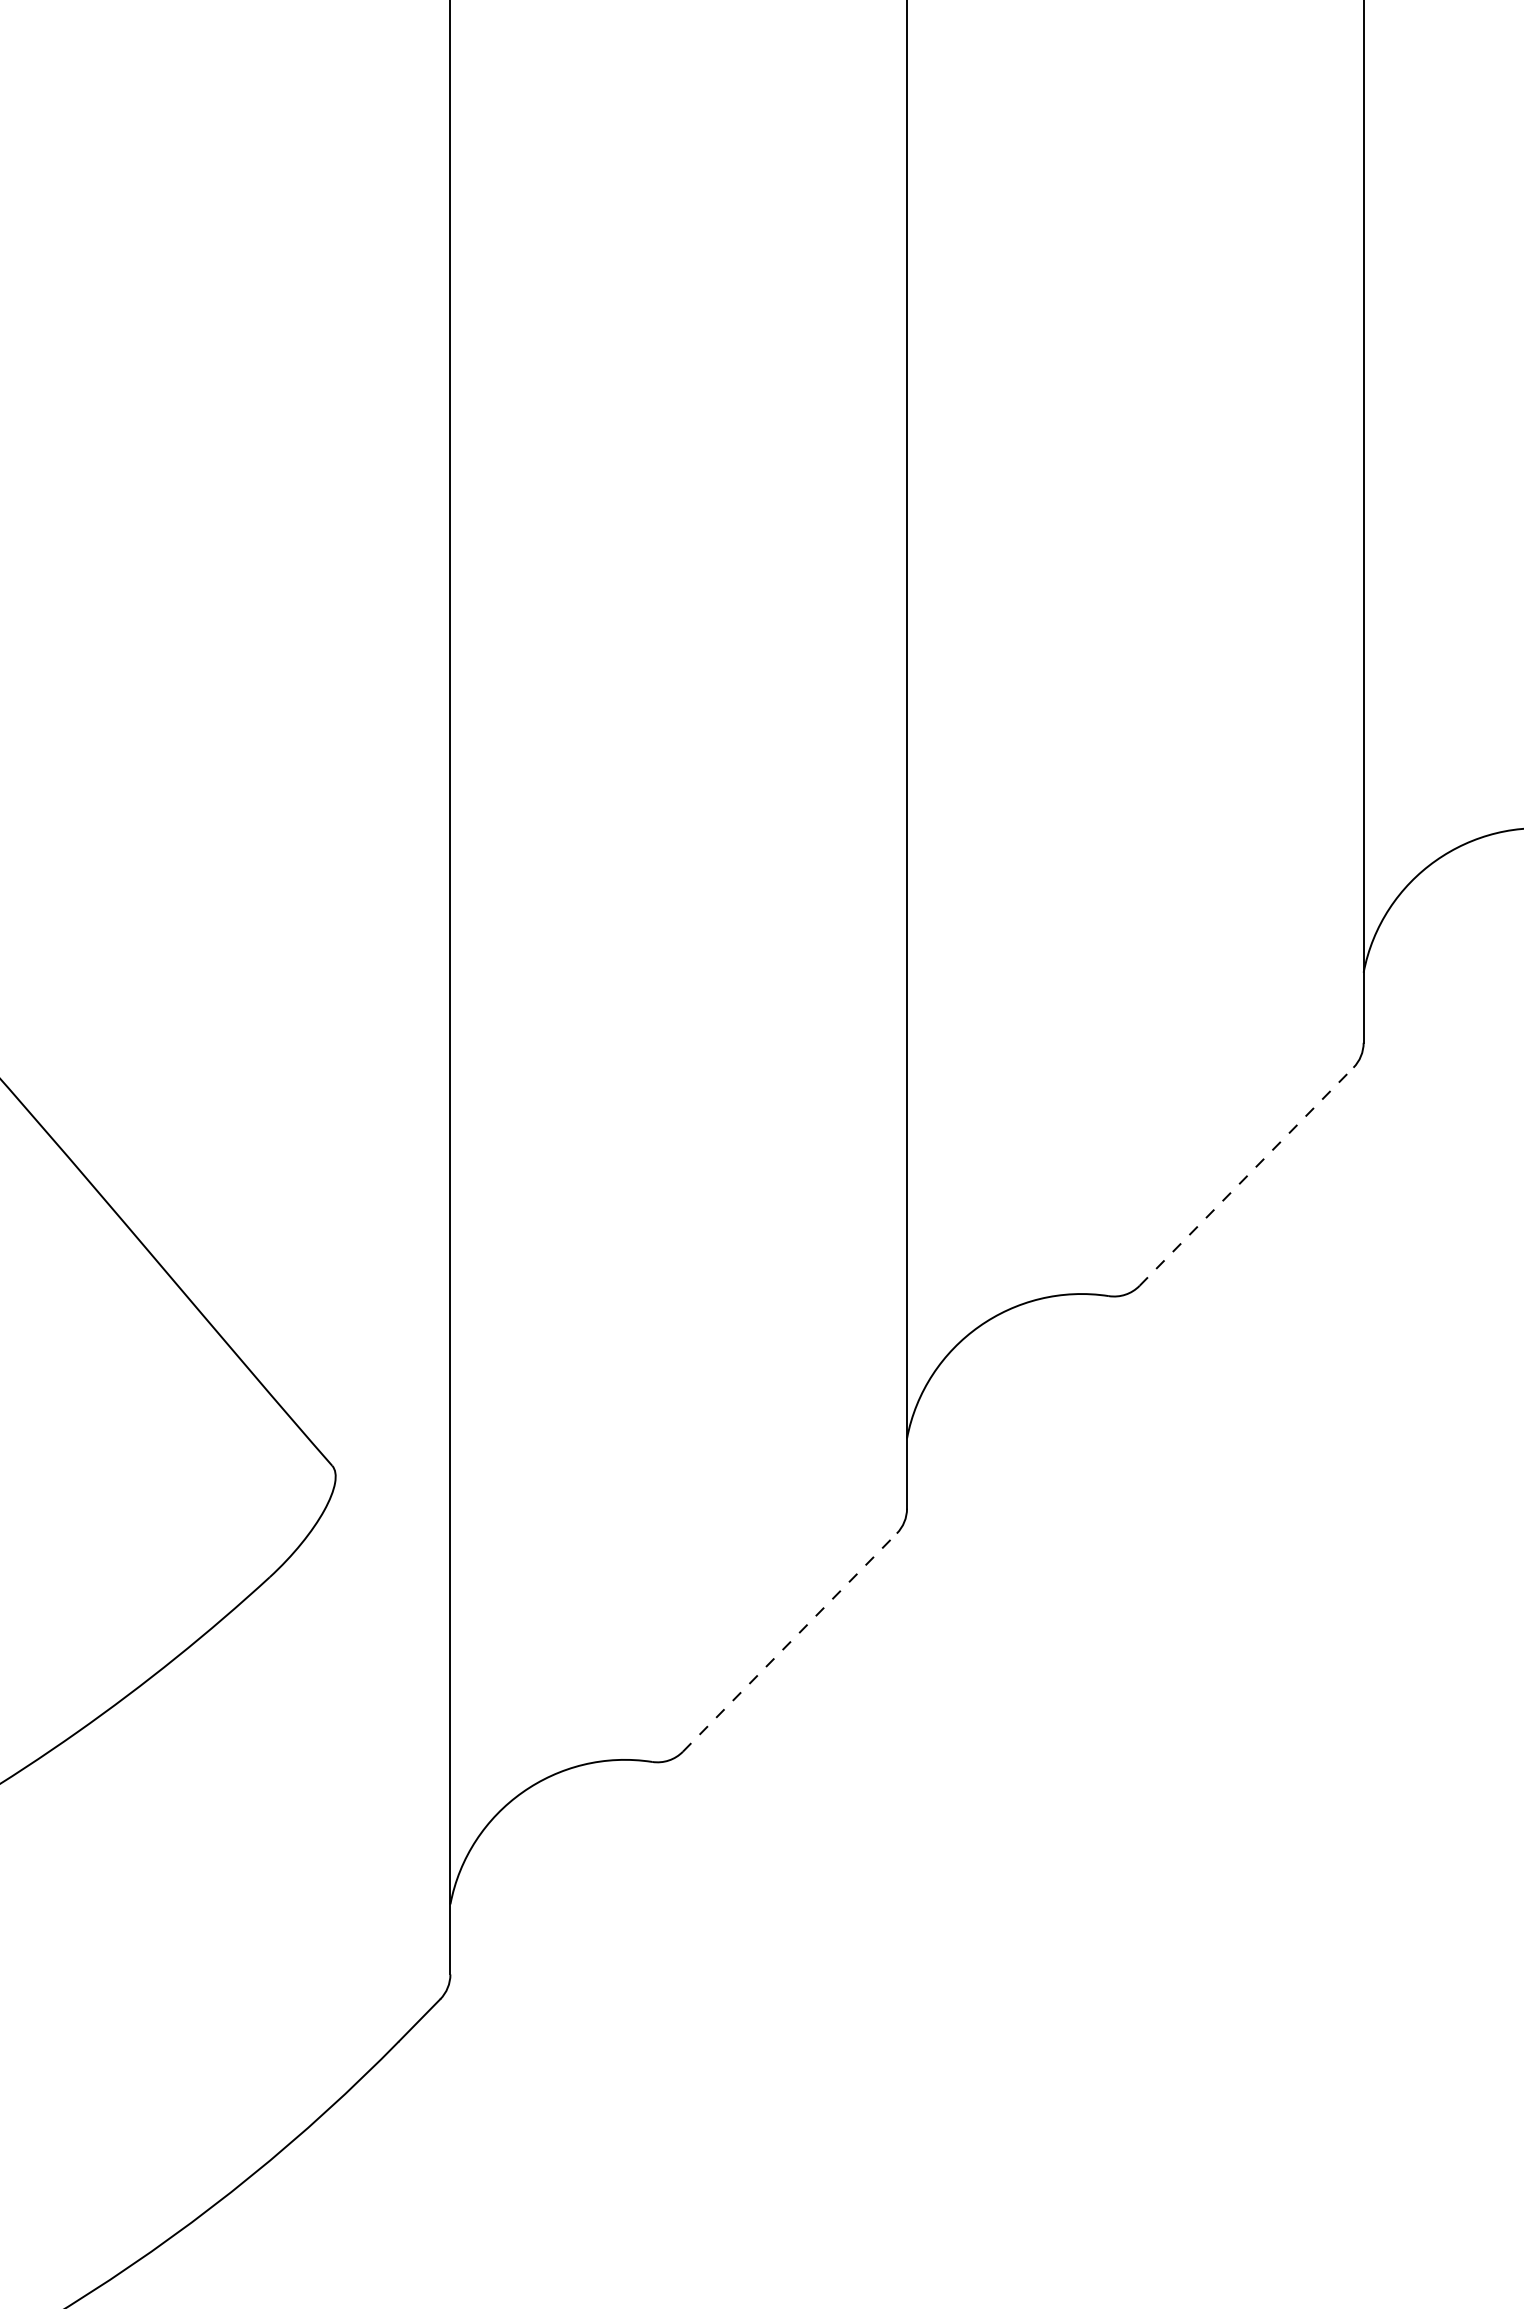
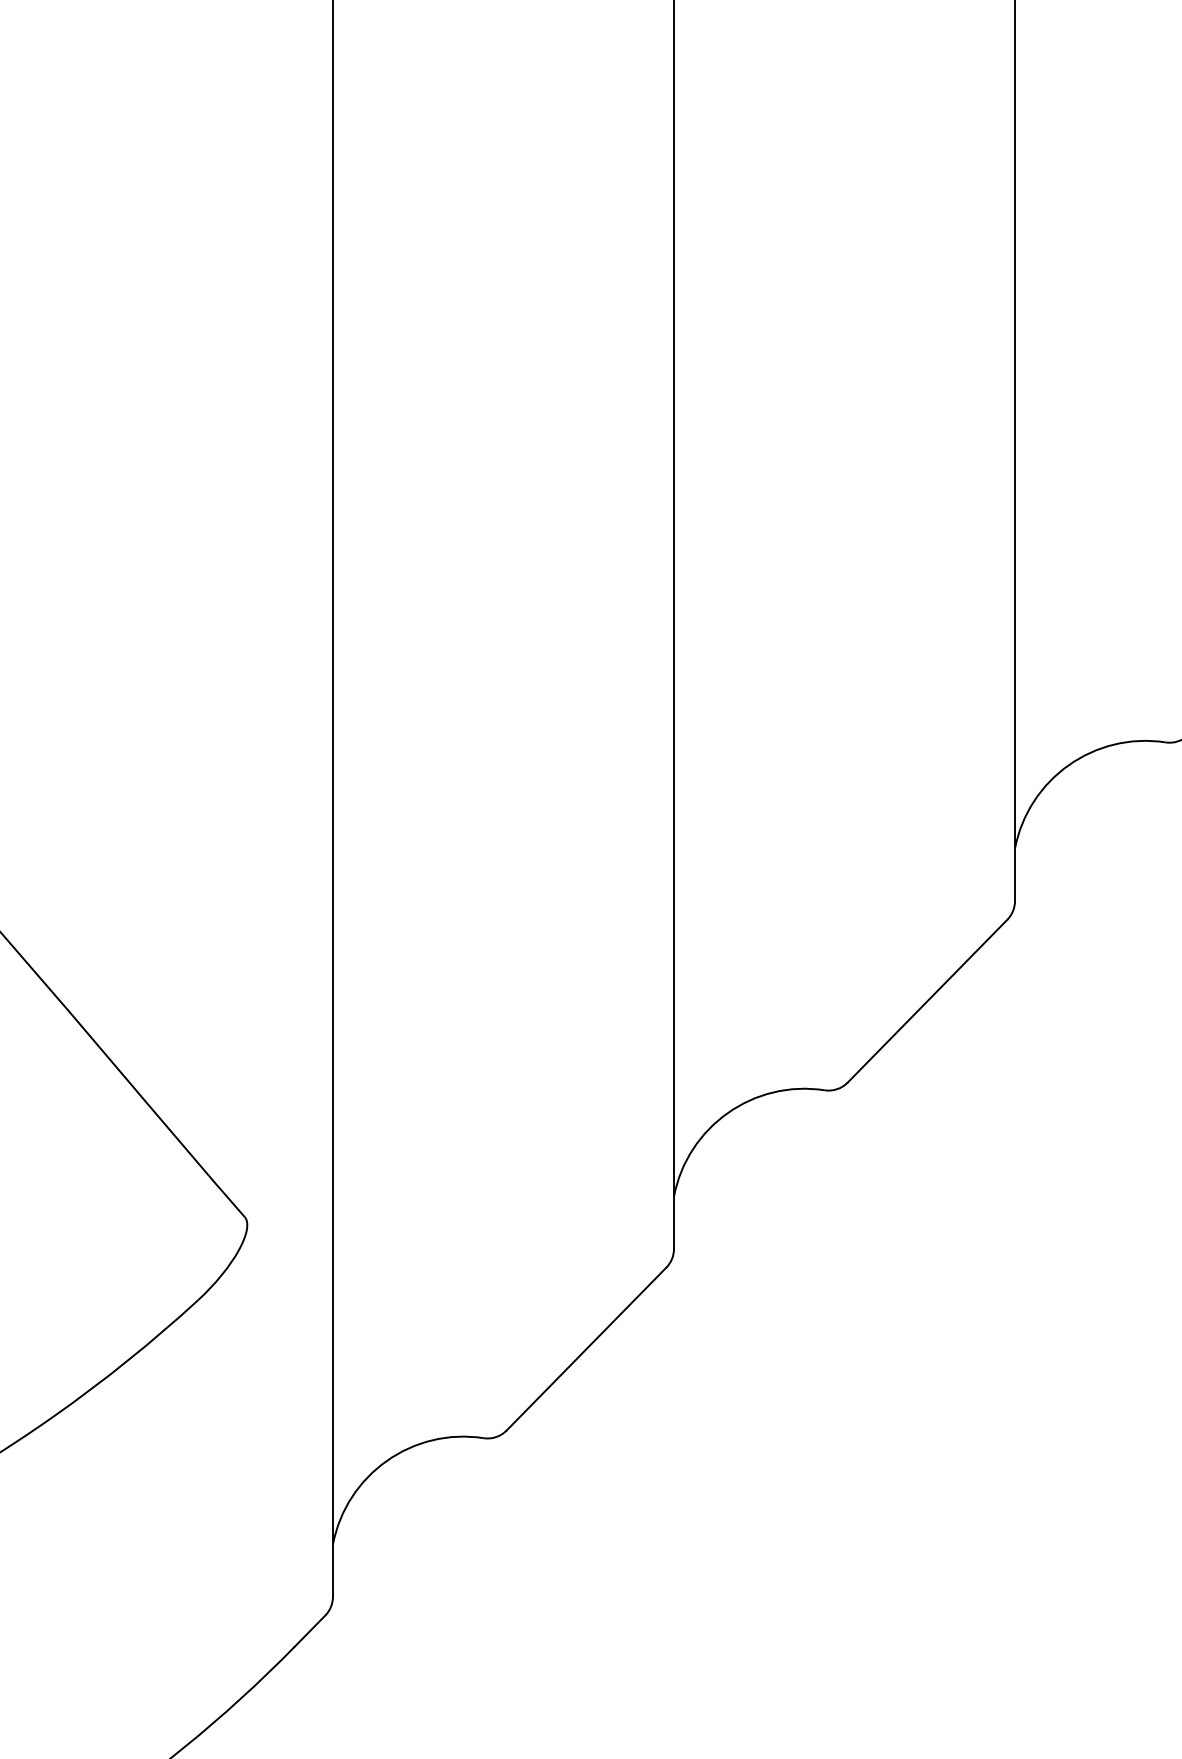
line: (1246, 1175) -> (927, 1000), dashed -> solid
line: (789, 1641) -> (586, 1348), dashed -> solid

